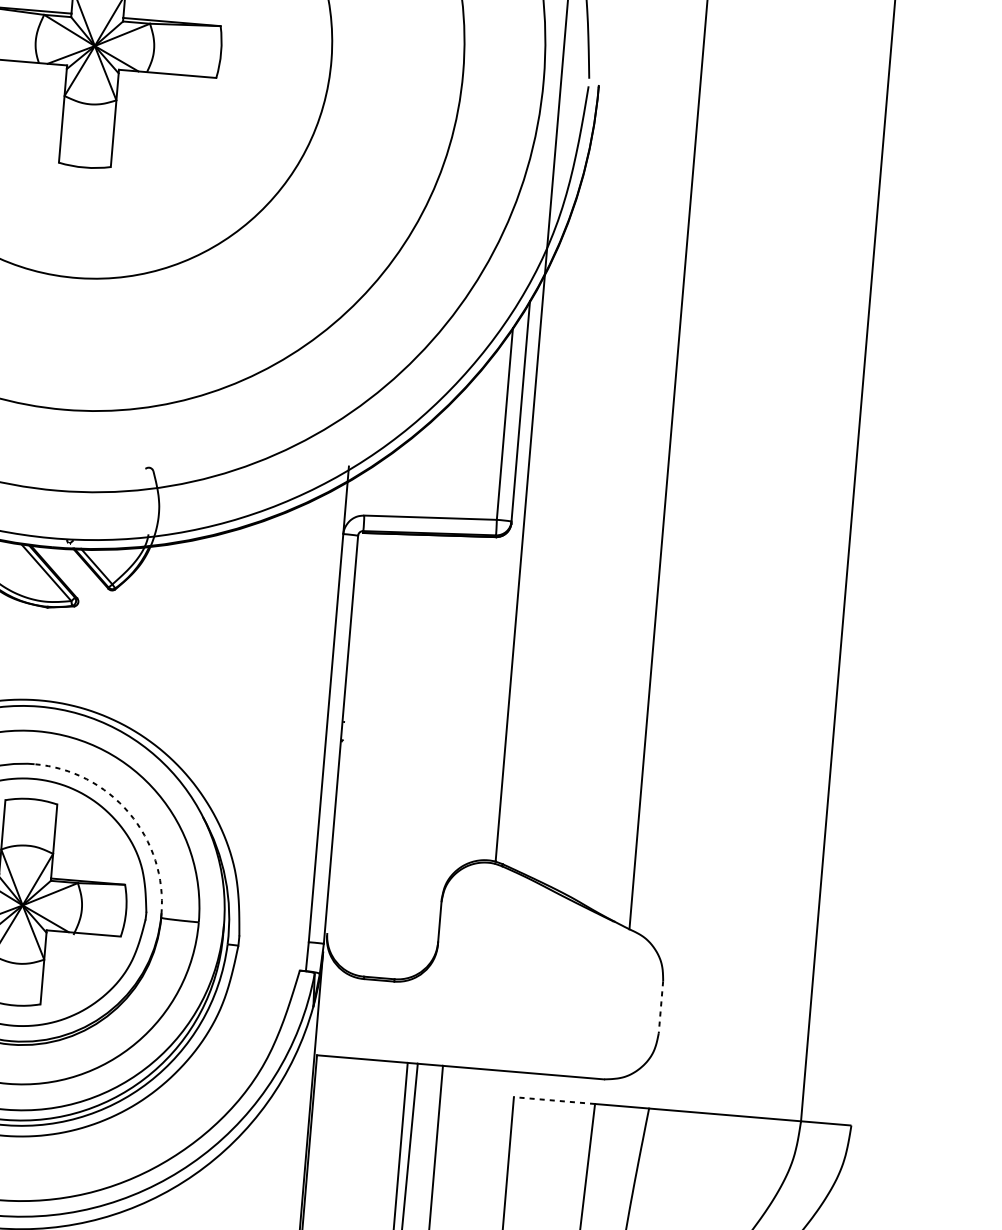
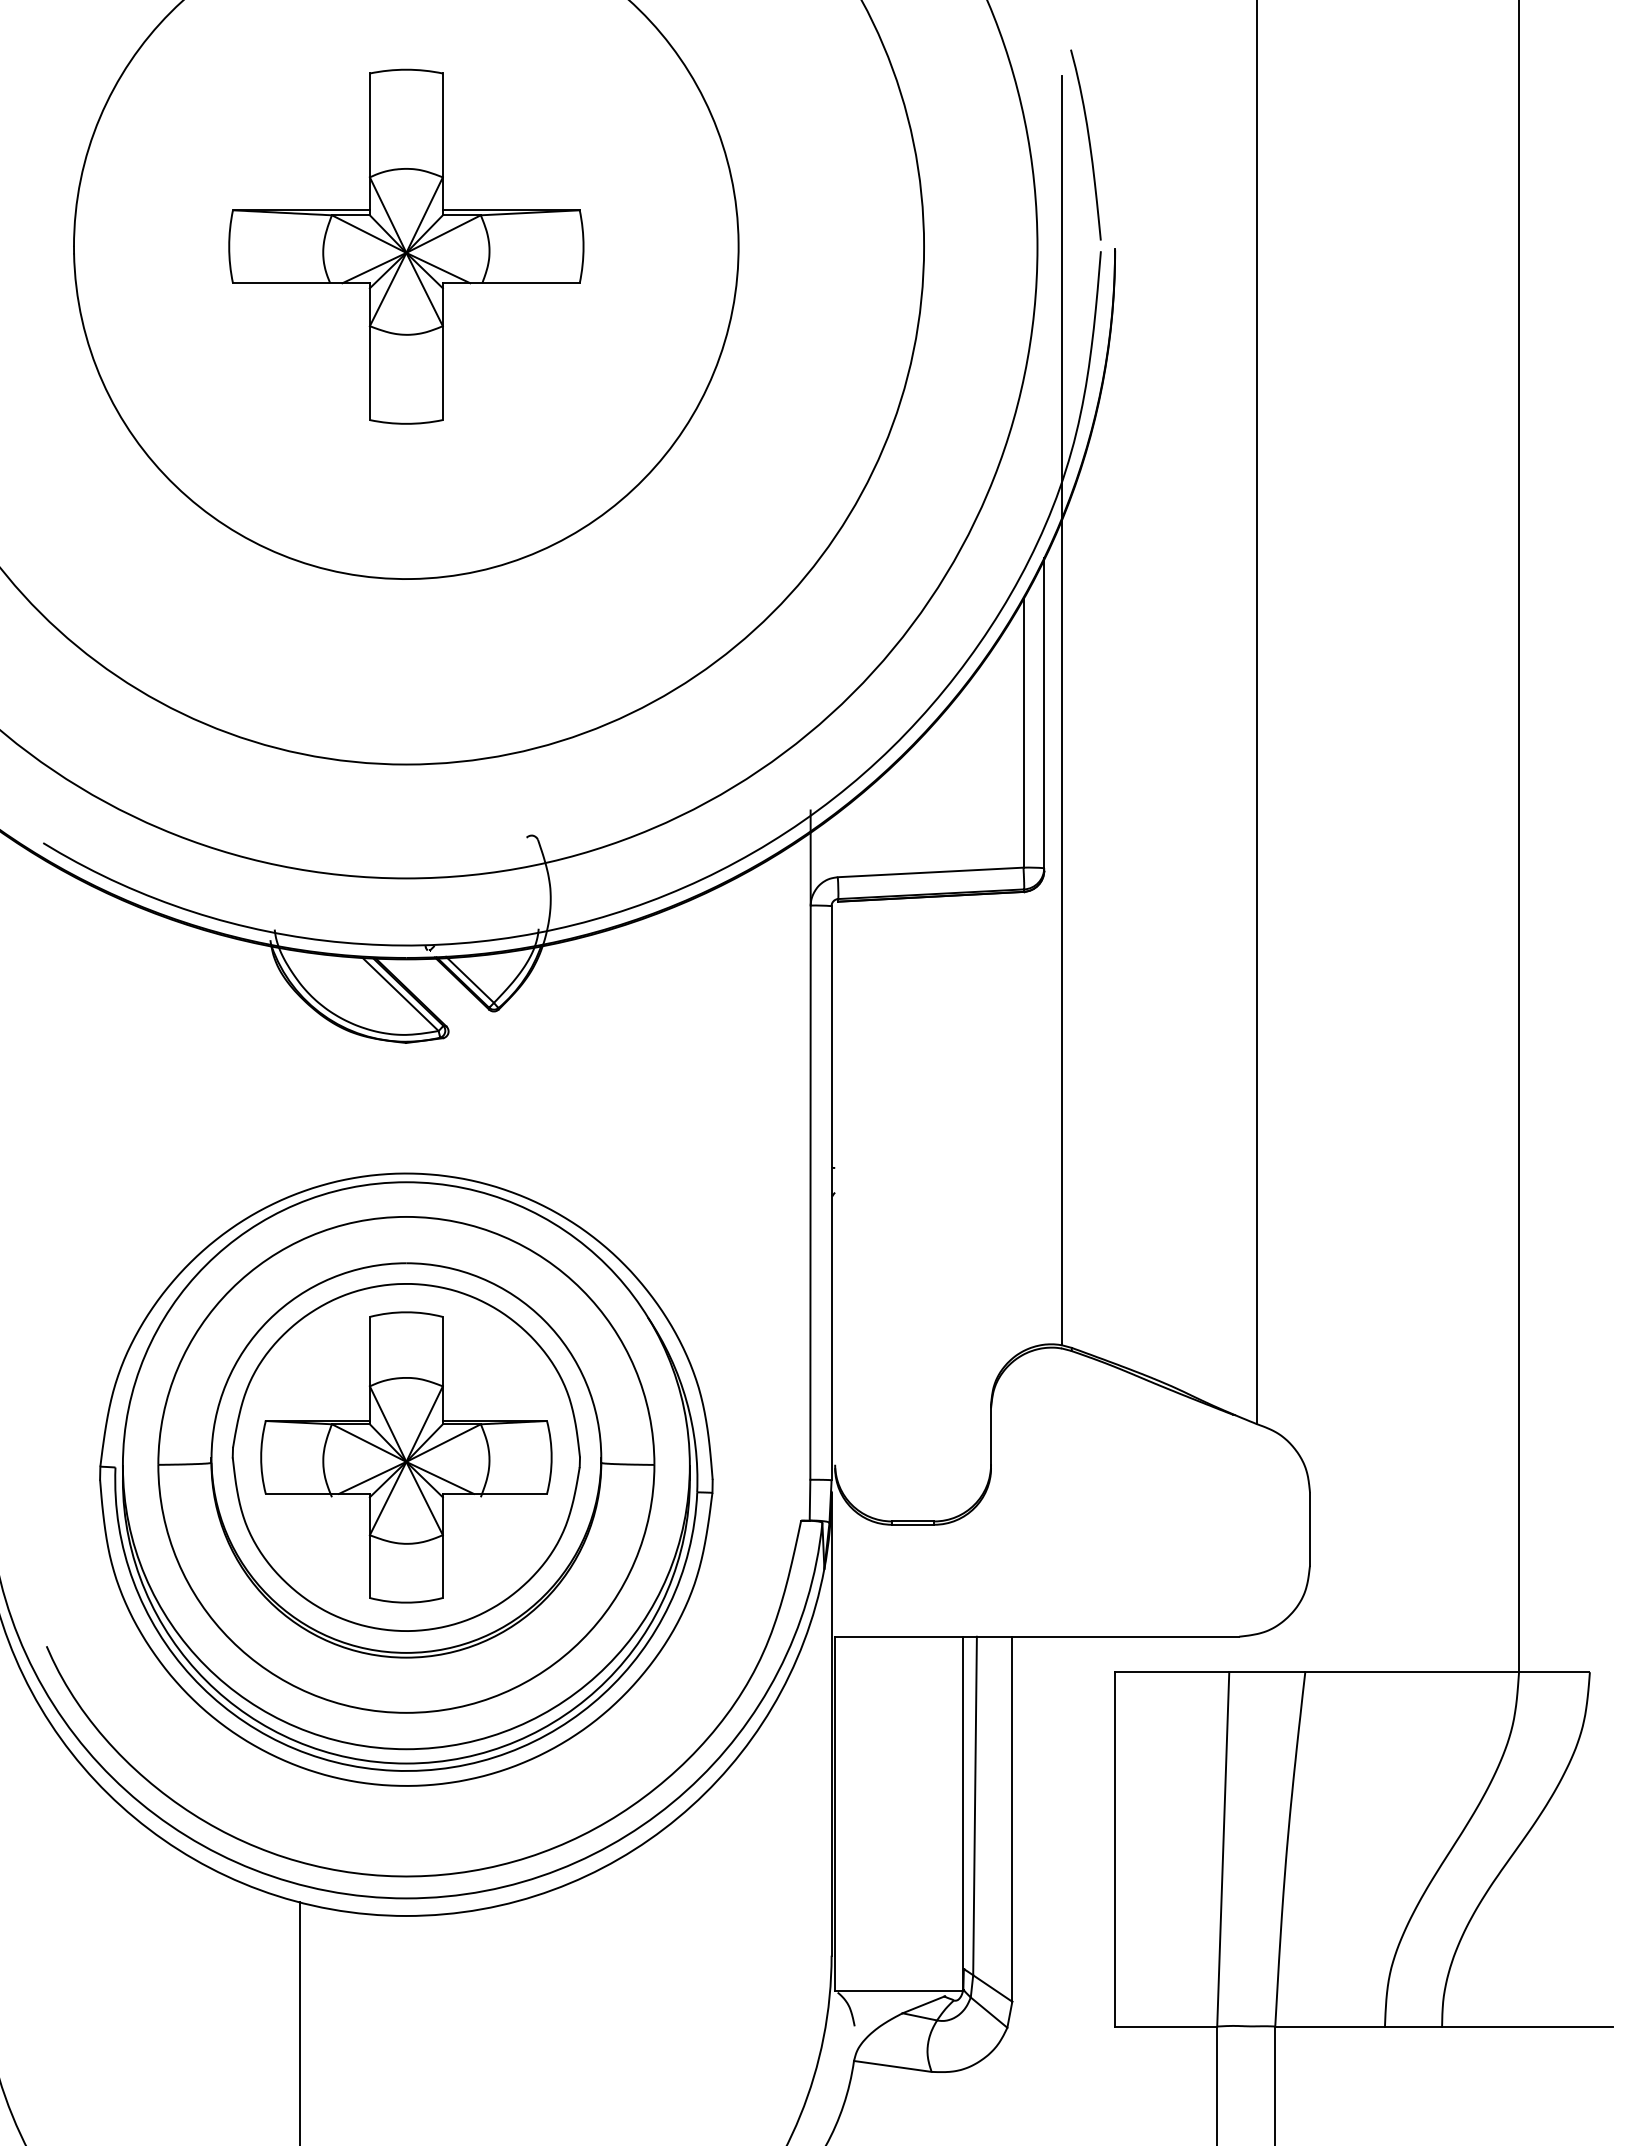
arc: (129, 813) -> (544, 1320), dashed -> solid
line: (660, 1007) -> (1309, 1529), dashed -> solid
line: (553, 1100) -> (1171, 1672), dashed -> solid

